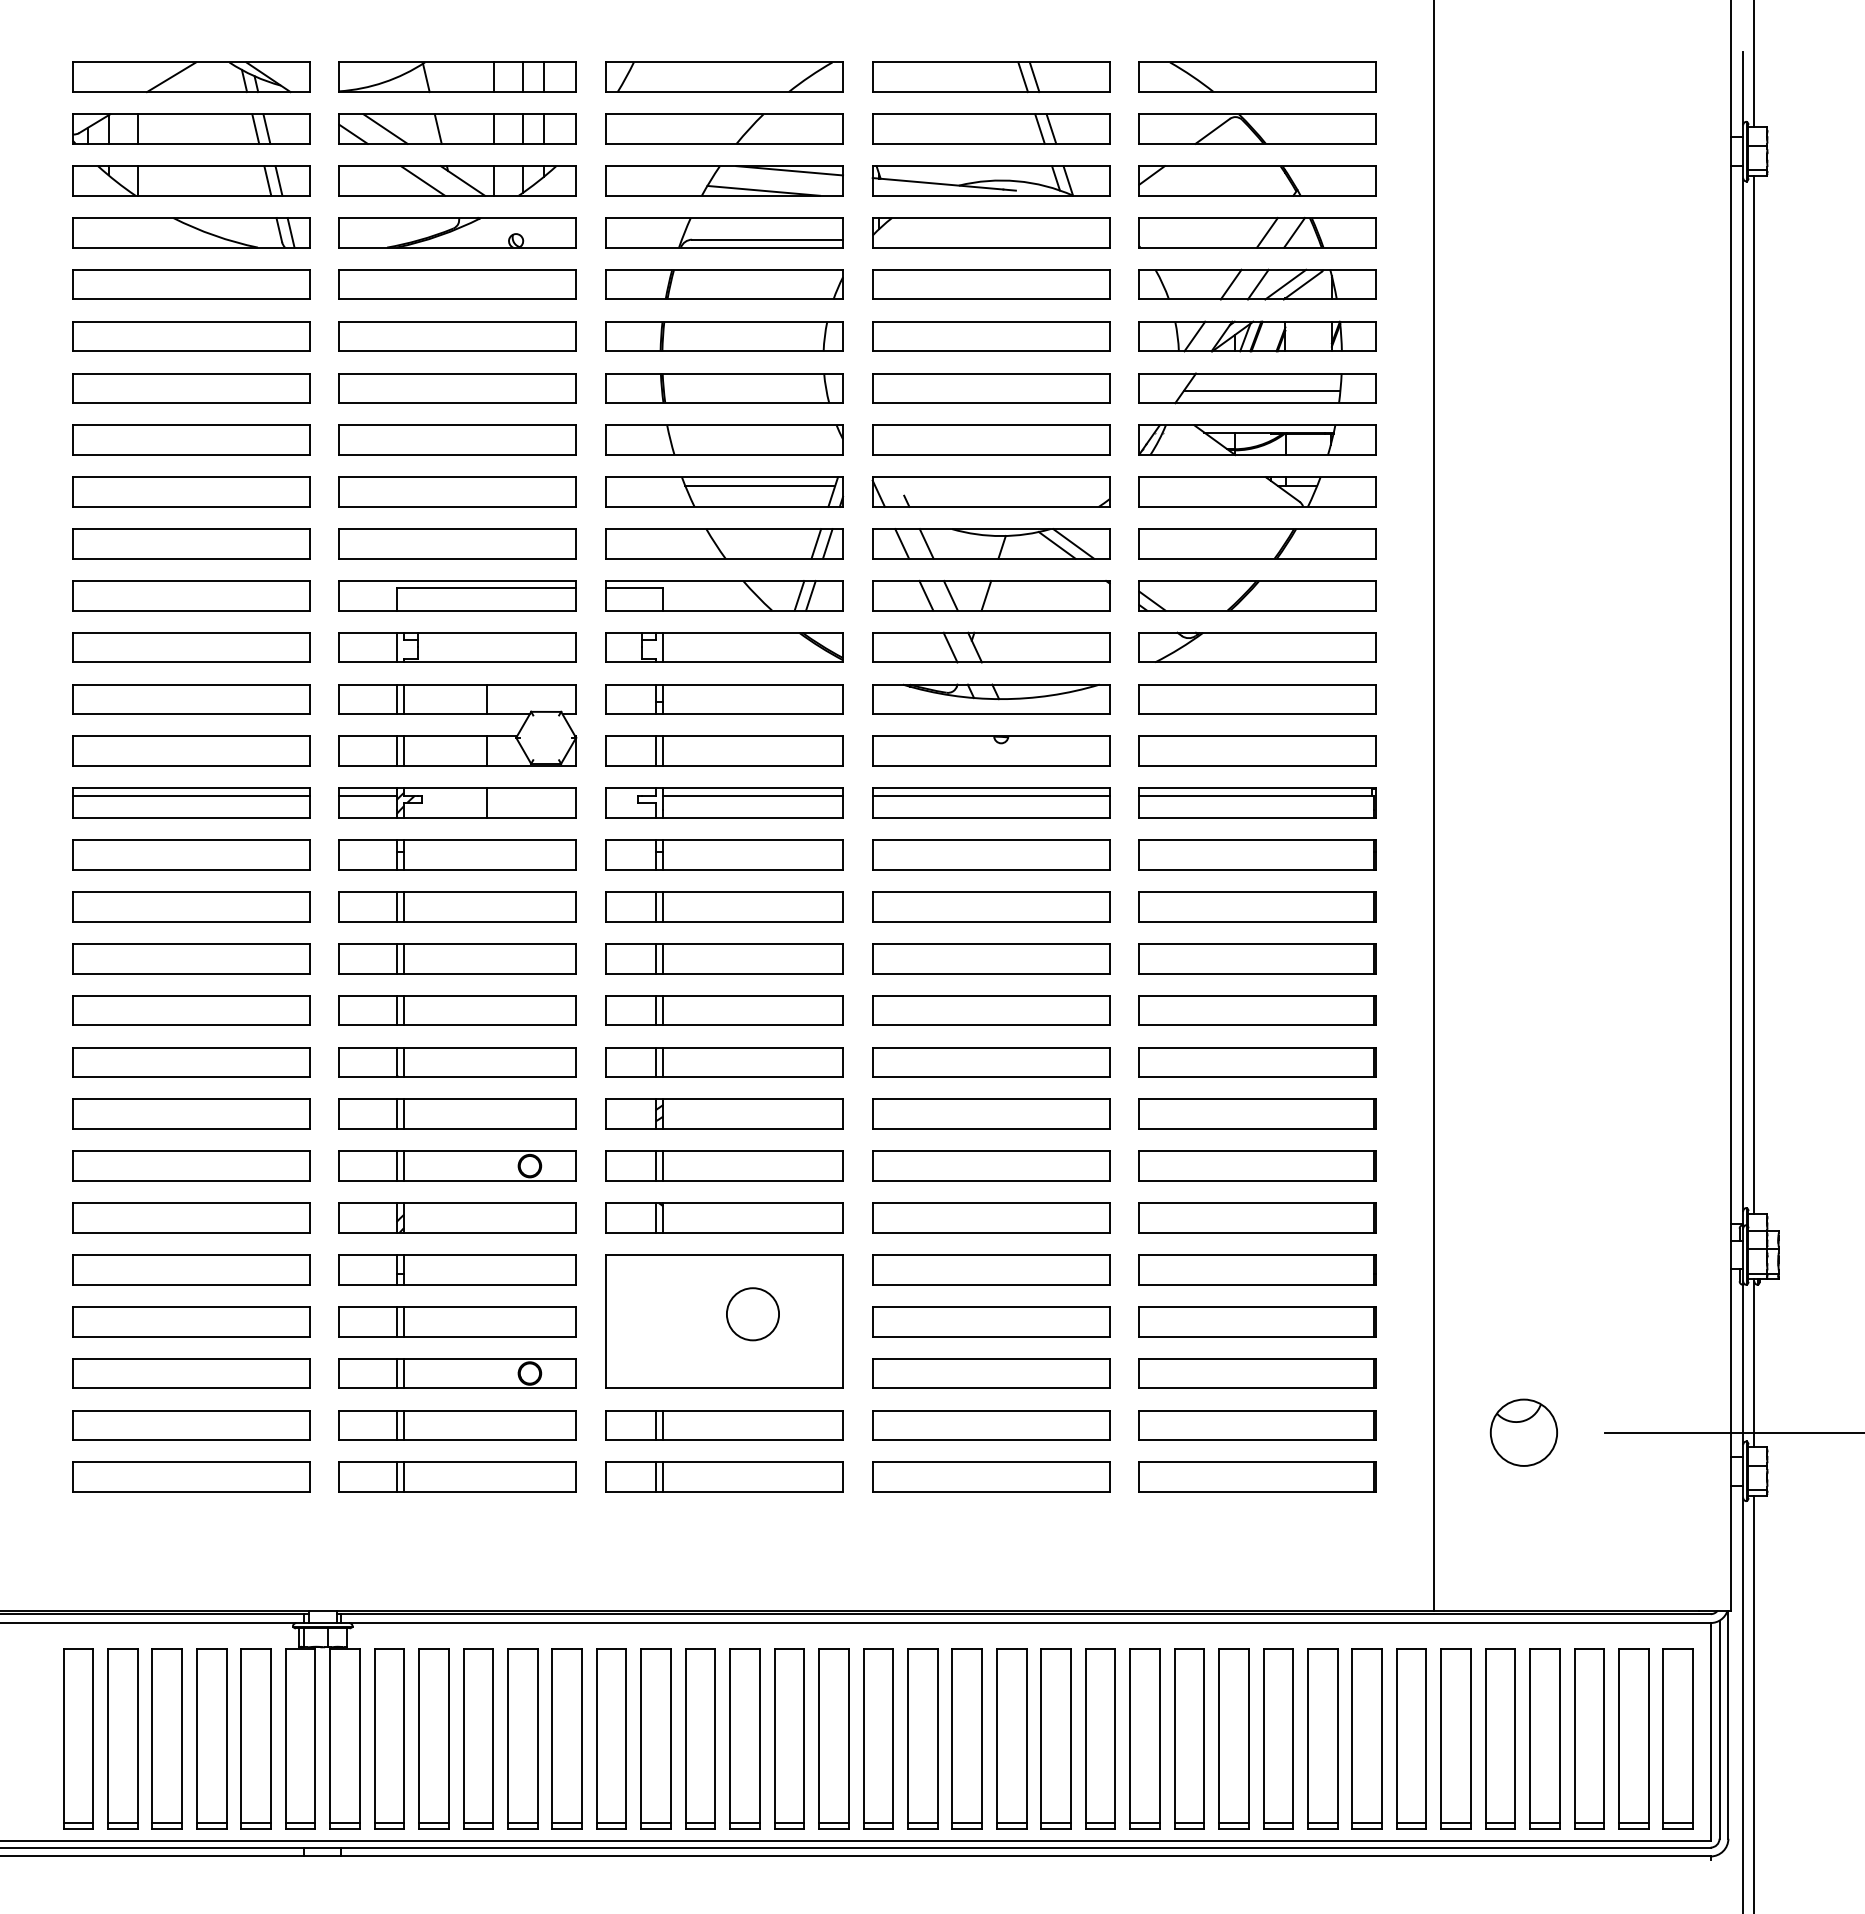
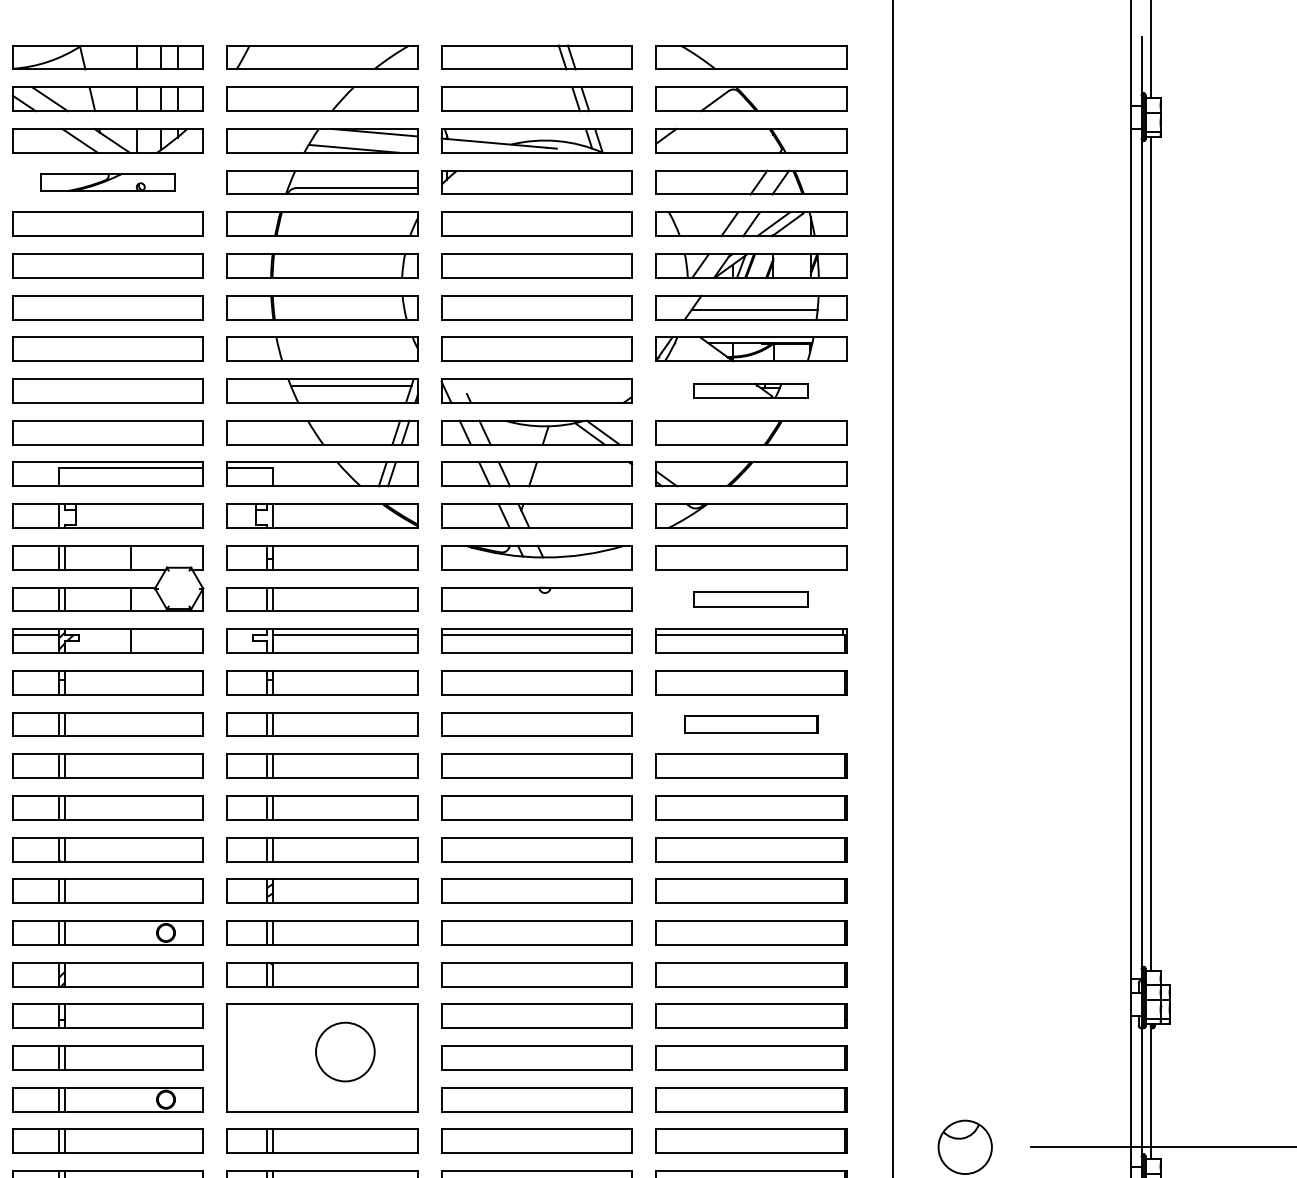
part: (457, 232) -> (107, 182), size x0.7
part: (1257, 491) -> (751, 390), size x0.6
part: (1257, 750) -> (751, 598), size x0.6
part: (1257, 906) -> (751, 724), size x0.7
circle: (752, 1314) -> (344, 1052), size x1.4

